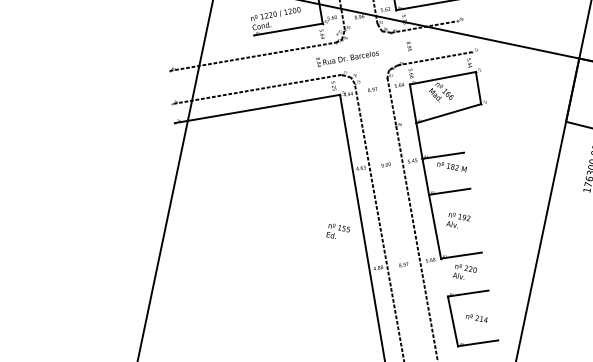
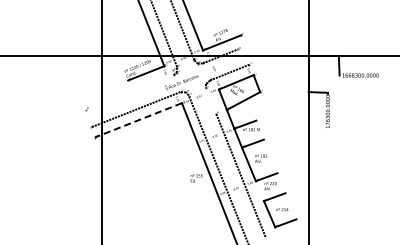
line: (252, 56) -> (129, 92), removed
line: (390, 102) -> (210, 101), removed
line: (257, 109) -> (138, 120), solid -> dashed

